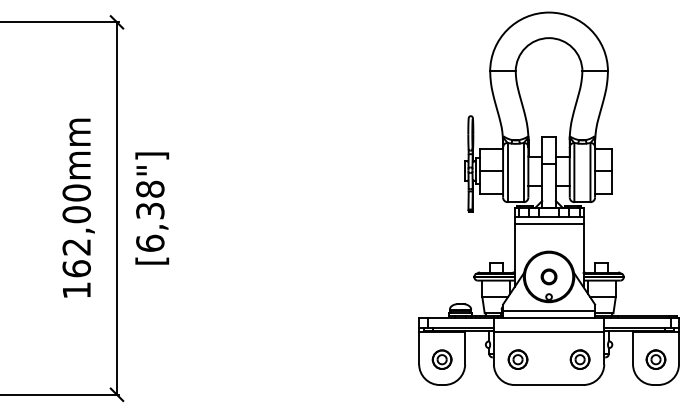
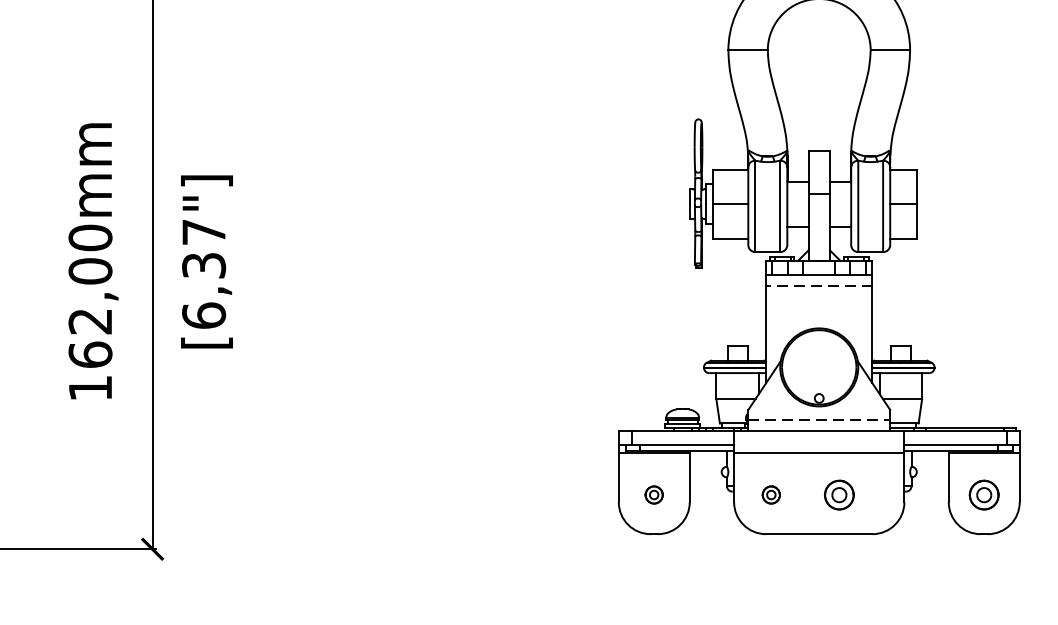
text: (150, 188) -> (204, 230), [6,38"] -> [6,37"]
line: (548, 224) -> (818, 286), solid -> dashed
part: (548, 276) -> (818, 366), removed
line: (549, 310) -> (819, 419), solid -> dashed
part: (441, 359) -> (653, 494), size x0.6
part: (517, 359) -> (770, 494), size x0.6
part: (579, 359) -> (838, 494), moved

